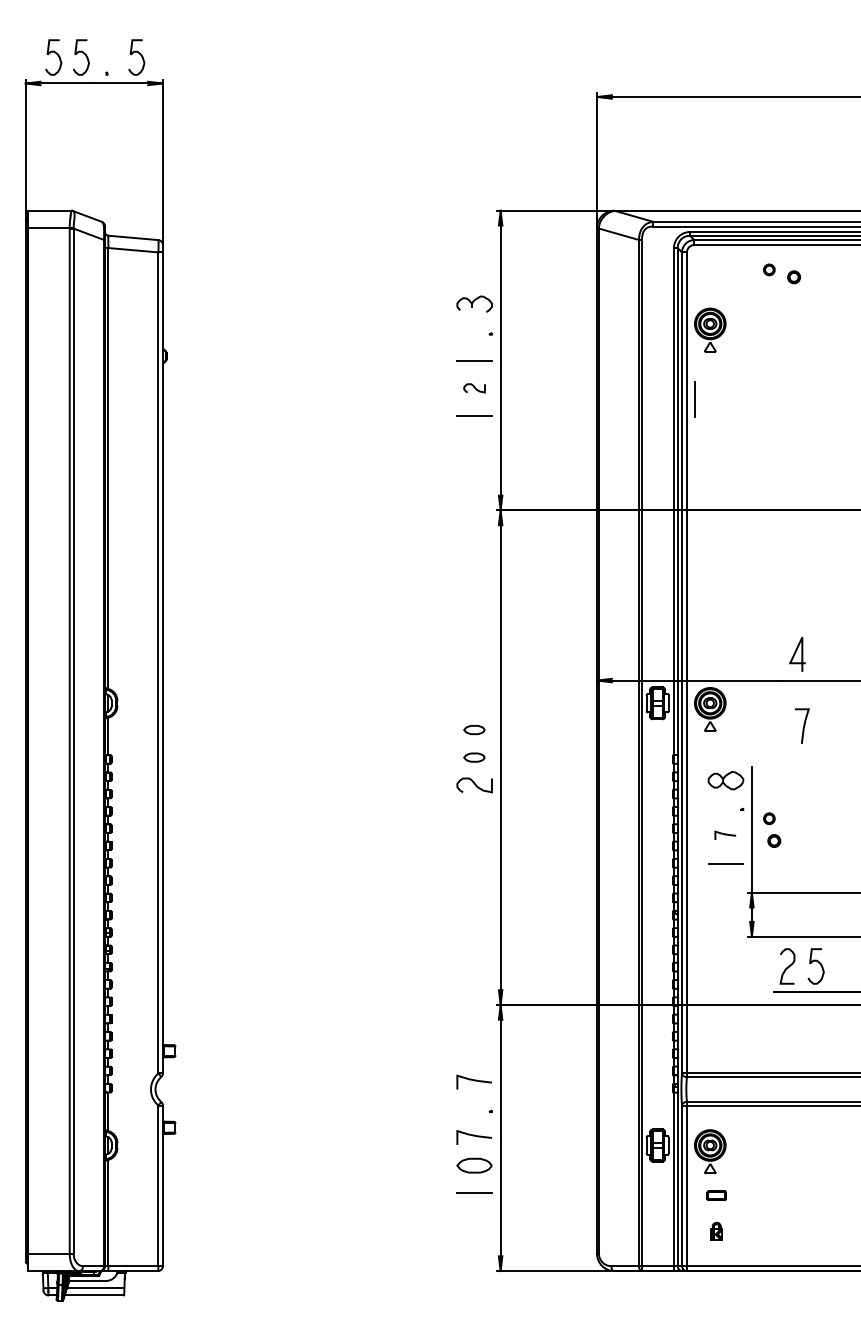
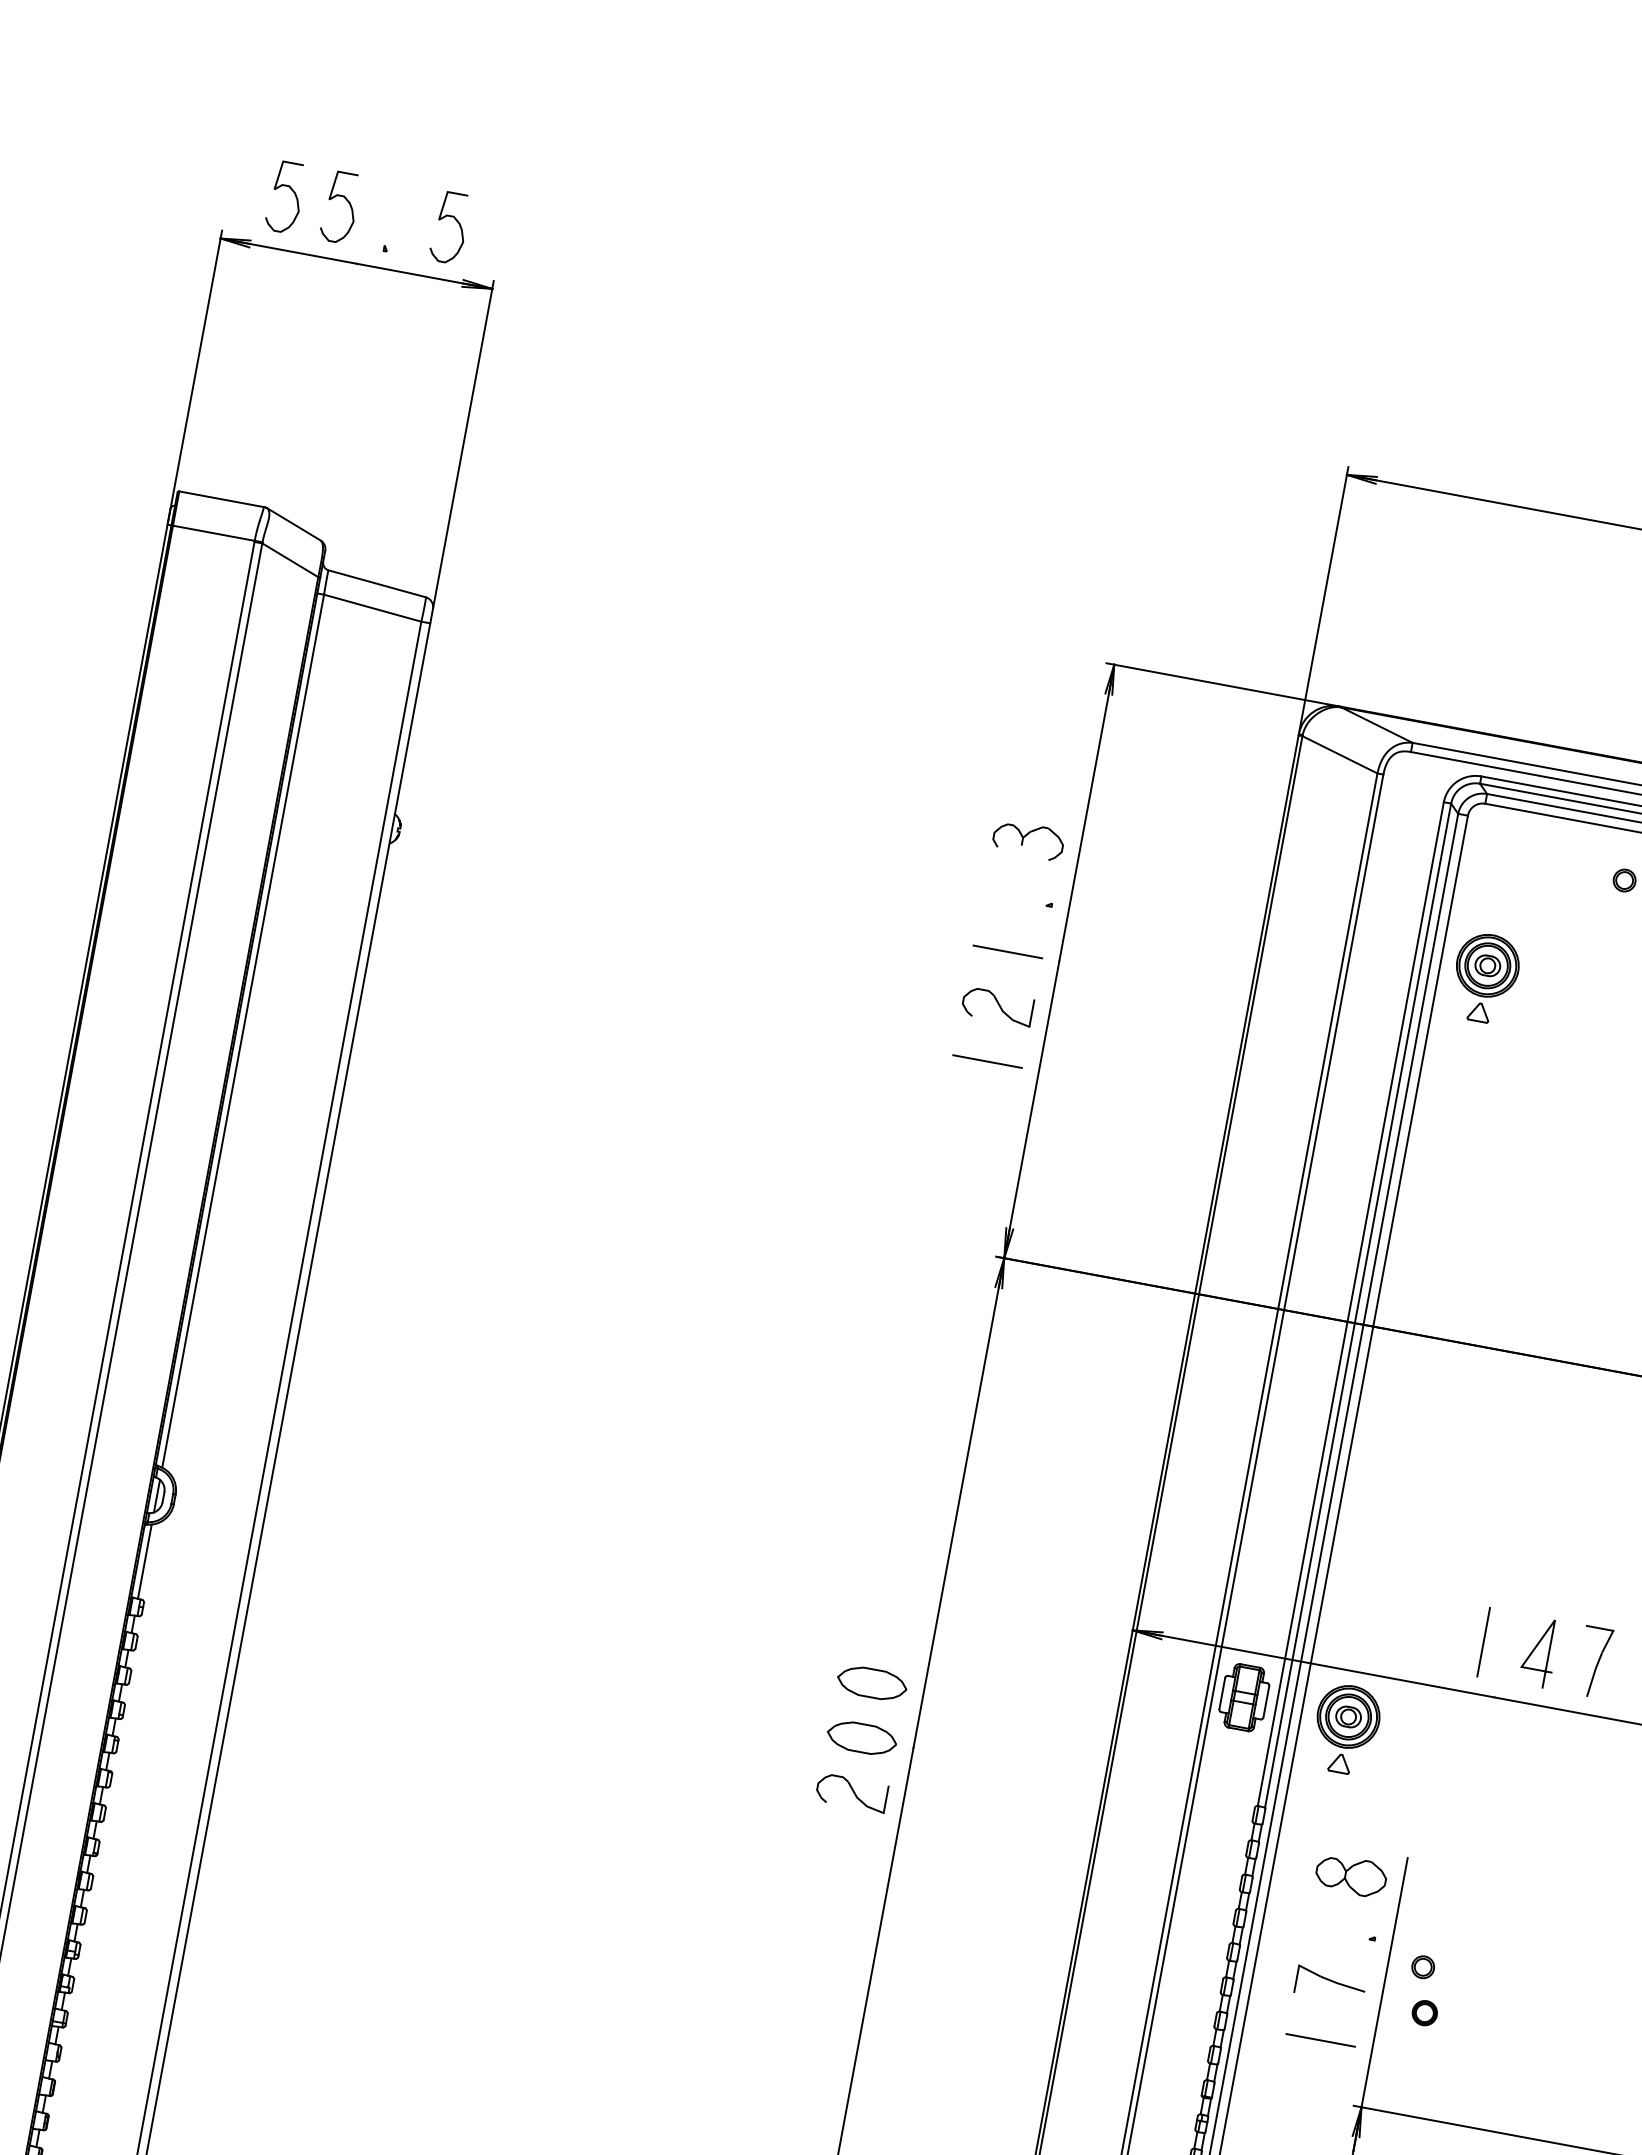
part: (474, 388) -> (997, 1007), size x1.67
line: (694, 399) -> (1481, 1641), moved
part: (802, 725) -> (1595, 1660), moved
part: (474, 729) -> (872, 1682), size x1.67
part: (474, 757) -> (861, 1737), size x1.67
part: (725, 835) -> (1330, 1984), size x1.67

